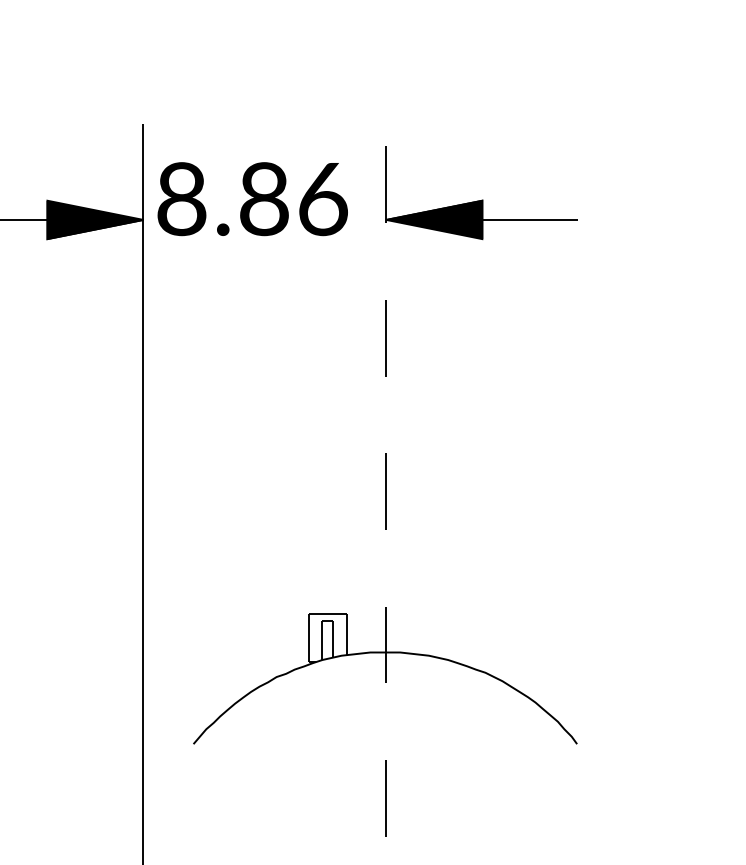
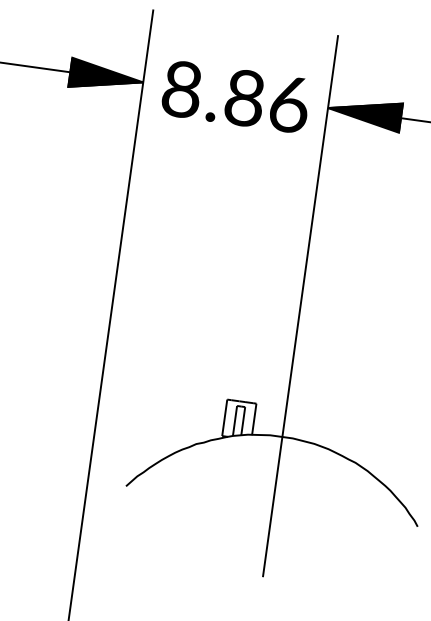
text: (252, 199) -> (235, 97), moved
line: (386, 479) -> (300, 305), dashed -> solid

